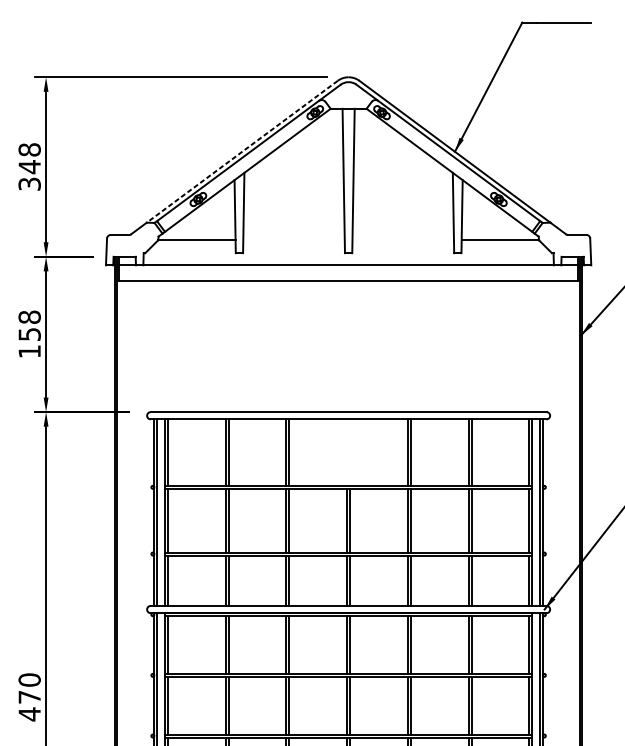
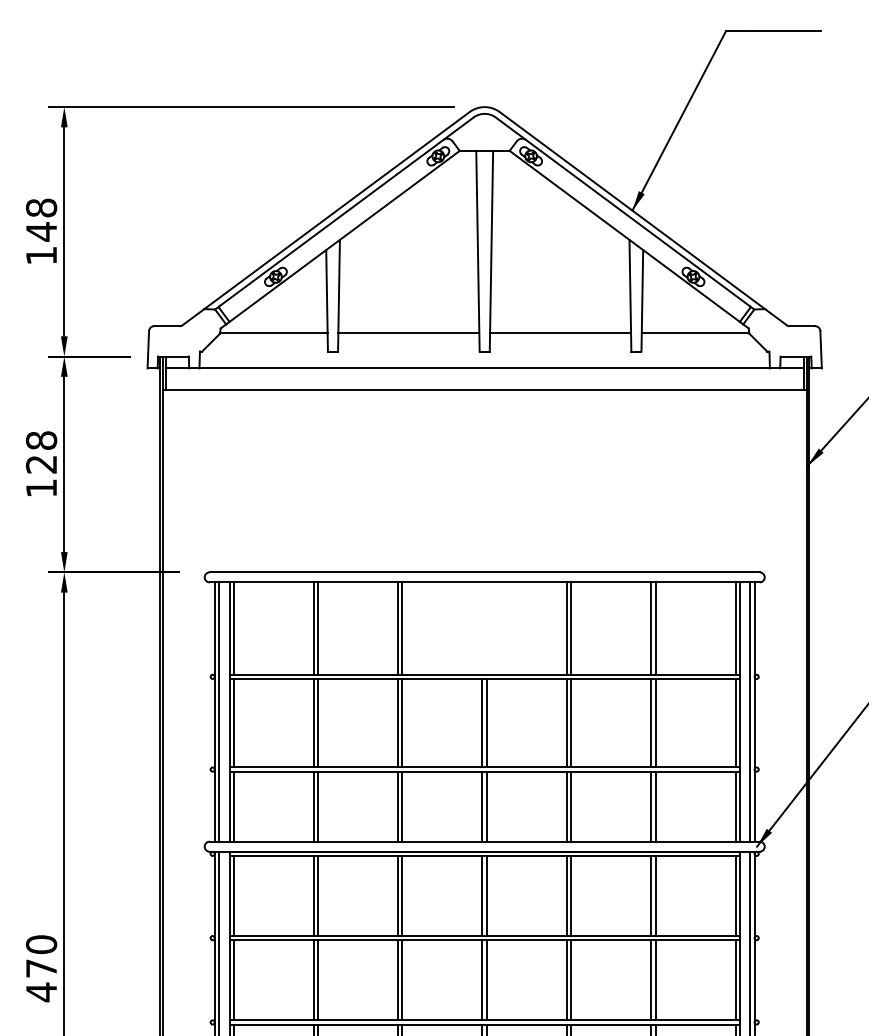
line: (241, 151) -> (336, 210), dashed -> solid
text: (29, 184) -> (41, 255), 348 -> 148
line: (293, 239) -> (408, 332), added
line: (403, 239) -> (560, 332), added
text: (29, 334) -> (41, 464), 158 -> 128

